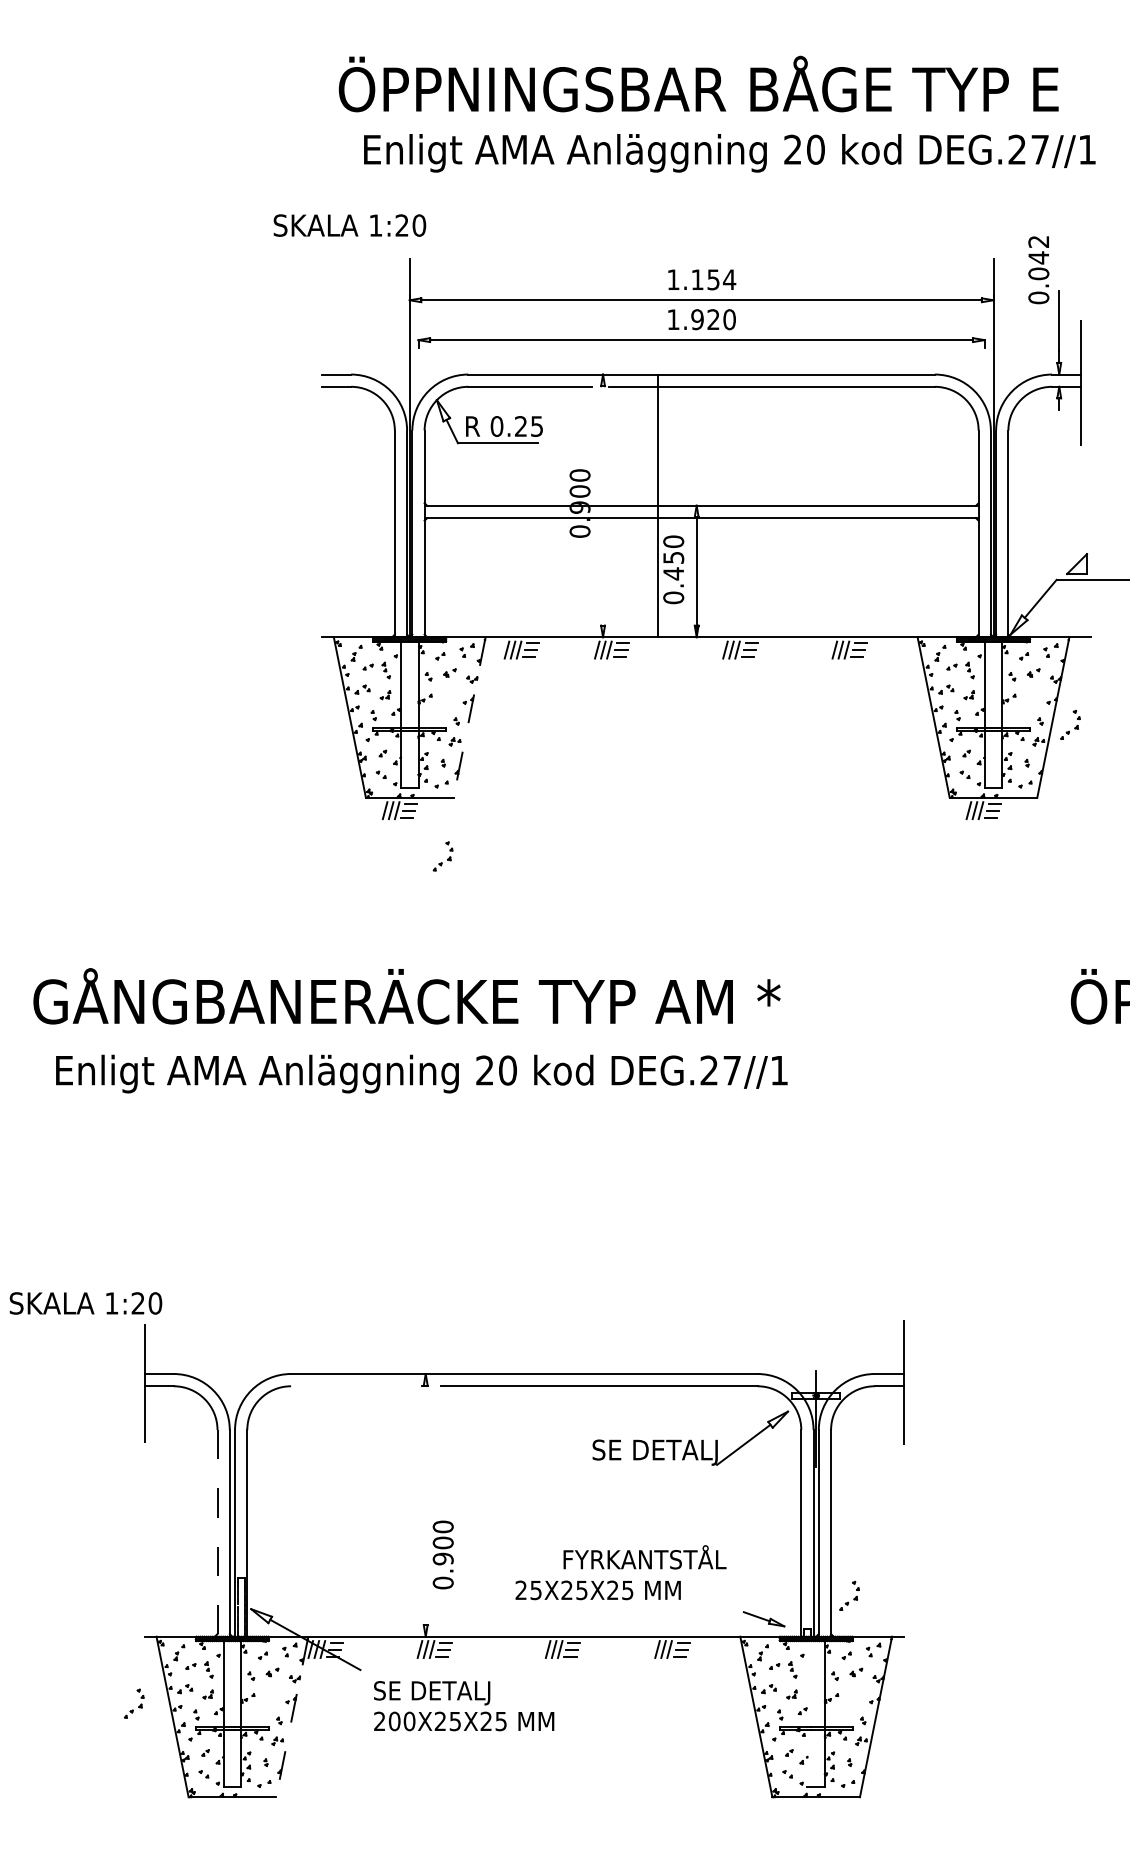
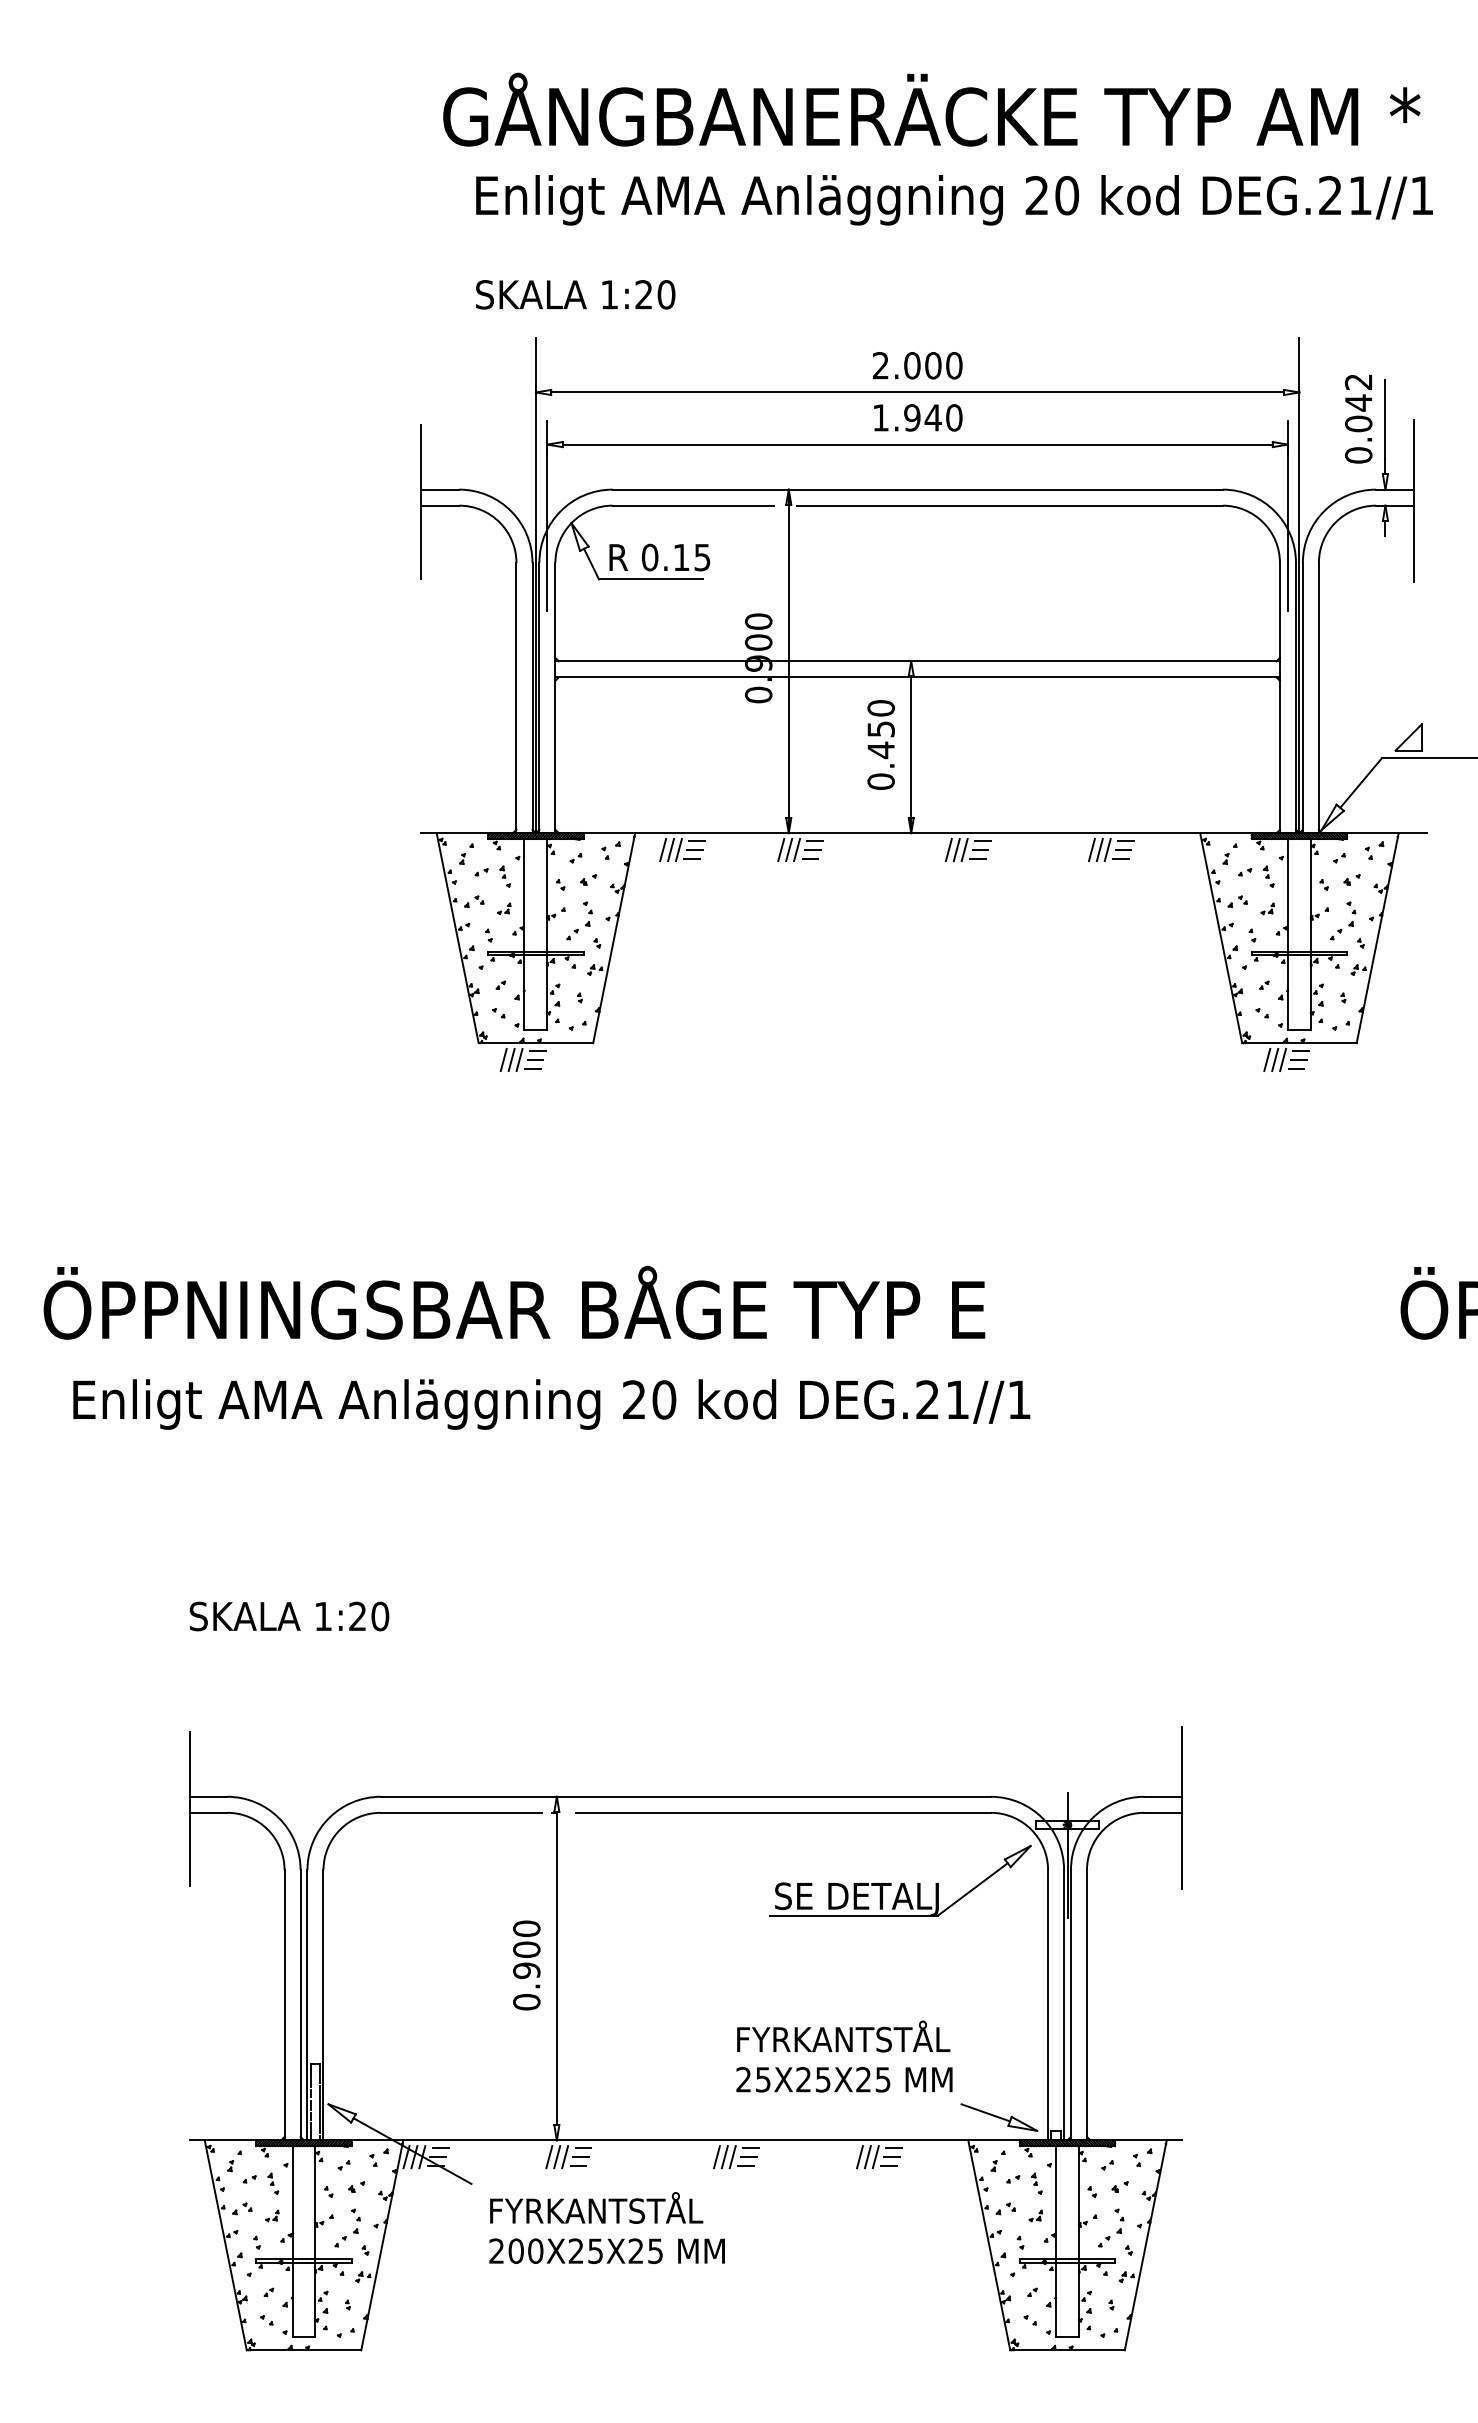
text: (714, 83) -> (934, 109), ÖPPNINGSBAR BÅGE TYP E -> GÅNGBANERÄCKE TYP AM *
text: (1040, 149) -> (1360, 195), DEG.27//1 -> DEG.21//1
text: (349, 225) -> (575, 294), moved
text: (1038, 269) -> (1358, 418), moved
text: (701, 279) -> (917, 365), 1.154 -> 2.000
text: (712, 319) -> (932, 417), 1.920 -> 1.940
line: (322, 383) -> (421, 501), added
line: (418, 395) -> (547, 516), added
line: (984, 395) -> (1287, 516), added
text: (520, 425) -> (680, 556), 0.25 -> 0.15
line: (657, 505) -> (788, 661), moved
line: (469, 717) -> (614, 938), dashed -> solid
part: (1074, 727) -> (1348, 924), moved
part: (447, 859) -> (585, 924), moved
text: (409, 996) -> (535, 1302), GÅNGBANERÄCKE TYP AM * -> ÖPPNINGSBAR BÅGE TYP E
text: (732, 1070) -> (957, 1399), DEG.27//1 -> DEG.21//1
text: (85, 1303) -> (289, 1616), moved
line: (352, 1386) -> (461, 1812), added
line: (652, 1464) -> (853, 1915), added
line: (425, 1505) -> (556, 1968), added
line: (217, 1533) -> (284, 2005), dashed -> solid
text: (443, 1555) -> (526, 1965), moved
text: (598, 1590) -> (844, 2079), moved
part: (853, 1598) -> (1116, 2231), moved
part: (764, 1619) -> (999, 2117), size x1.43
text: (456, 1691) -> (596, 2211), SE DETALJ -> FYRKANTSTÅL
part: (138, 1706) -> (353, 2231), moved
line: (807, 1714) -> (1056, 2241), added
line: (292, 1717) -> (382, 2245), dashed -> solid

